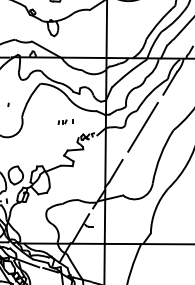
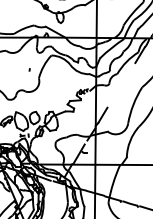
part: (65, 121) -> (68, 81), removed
line: (143, 126) -> (121, 84), removed

